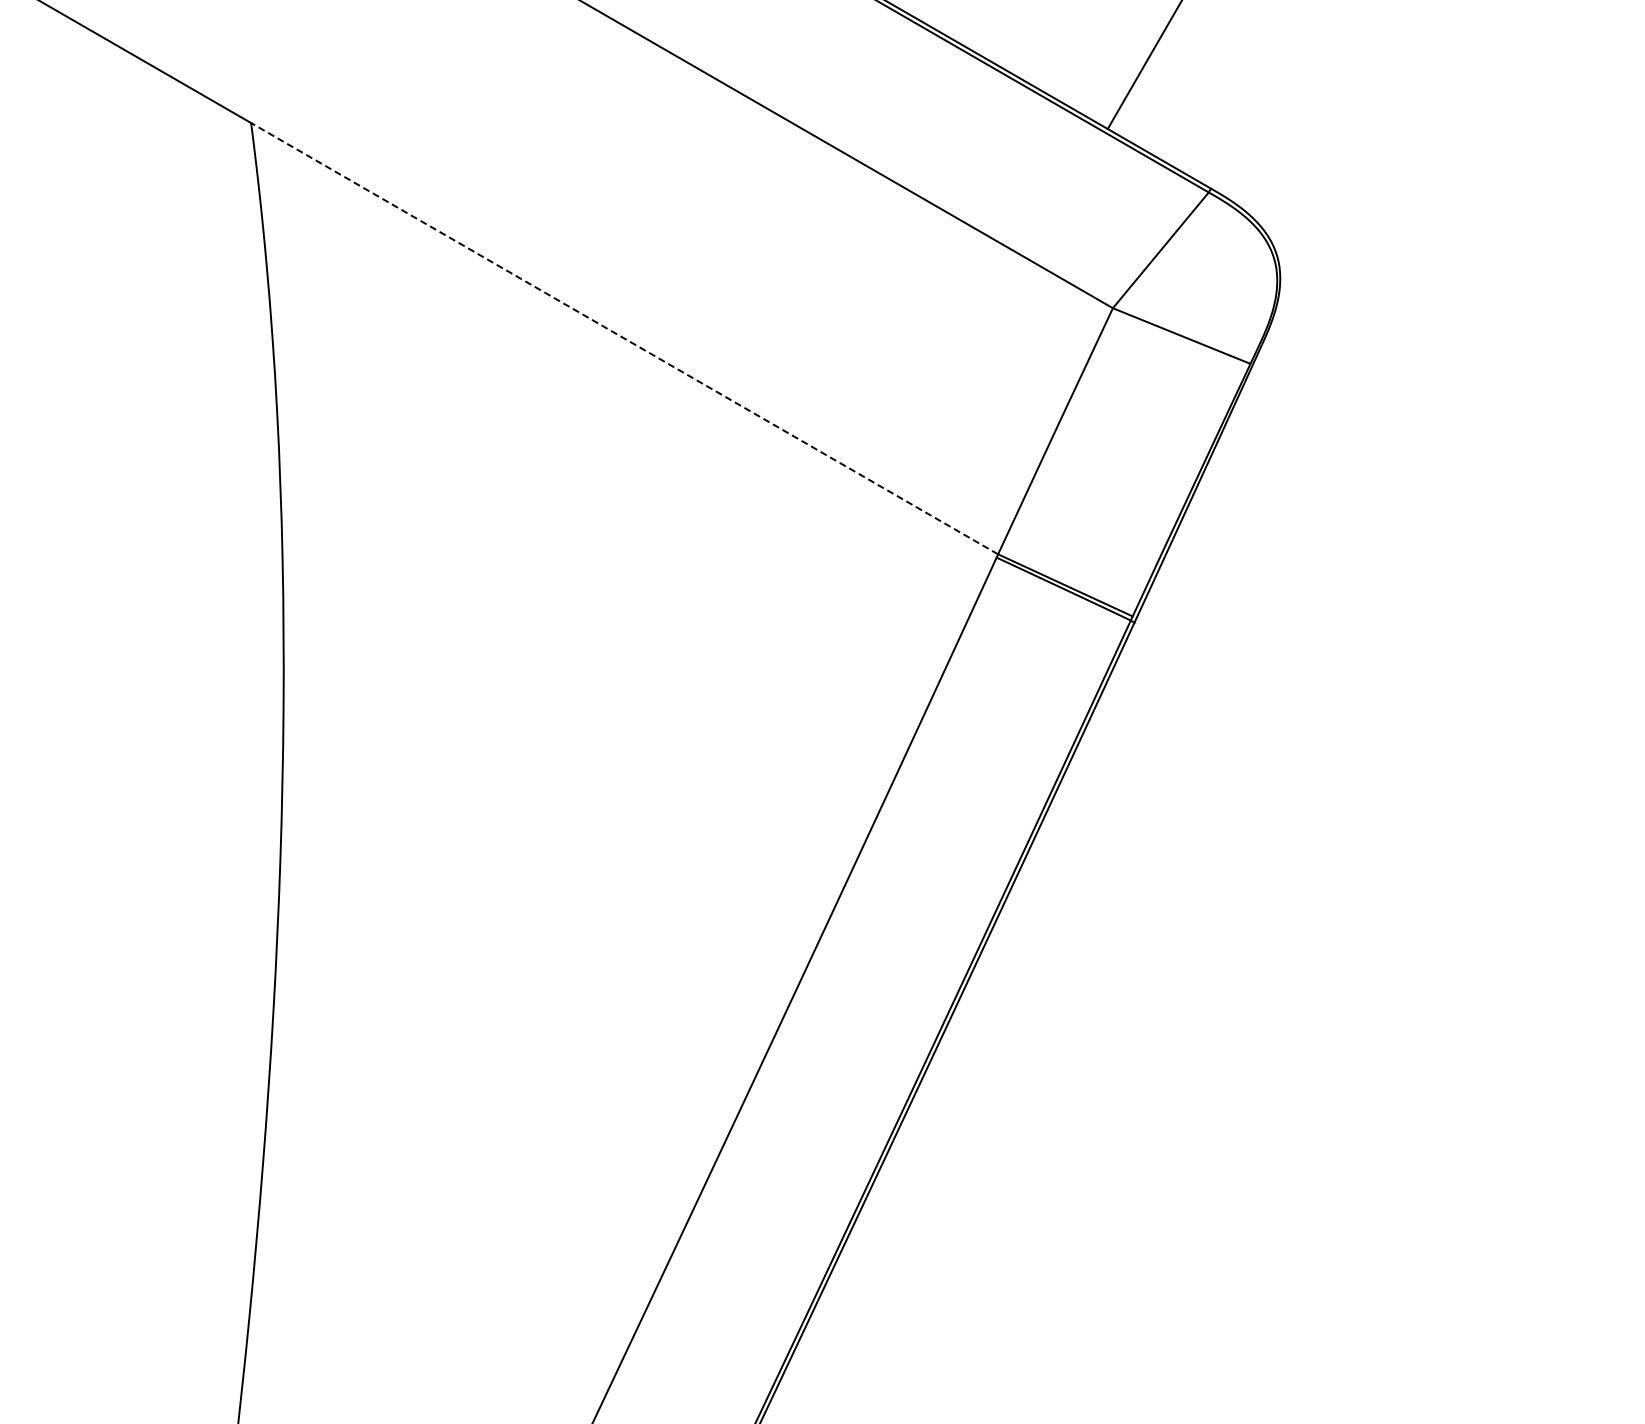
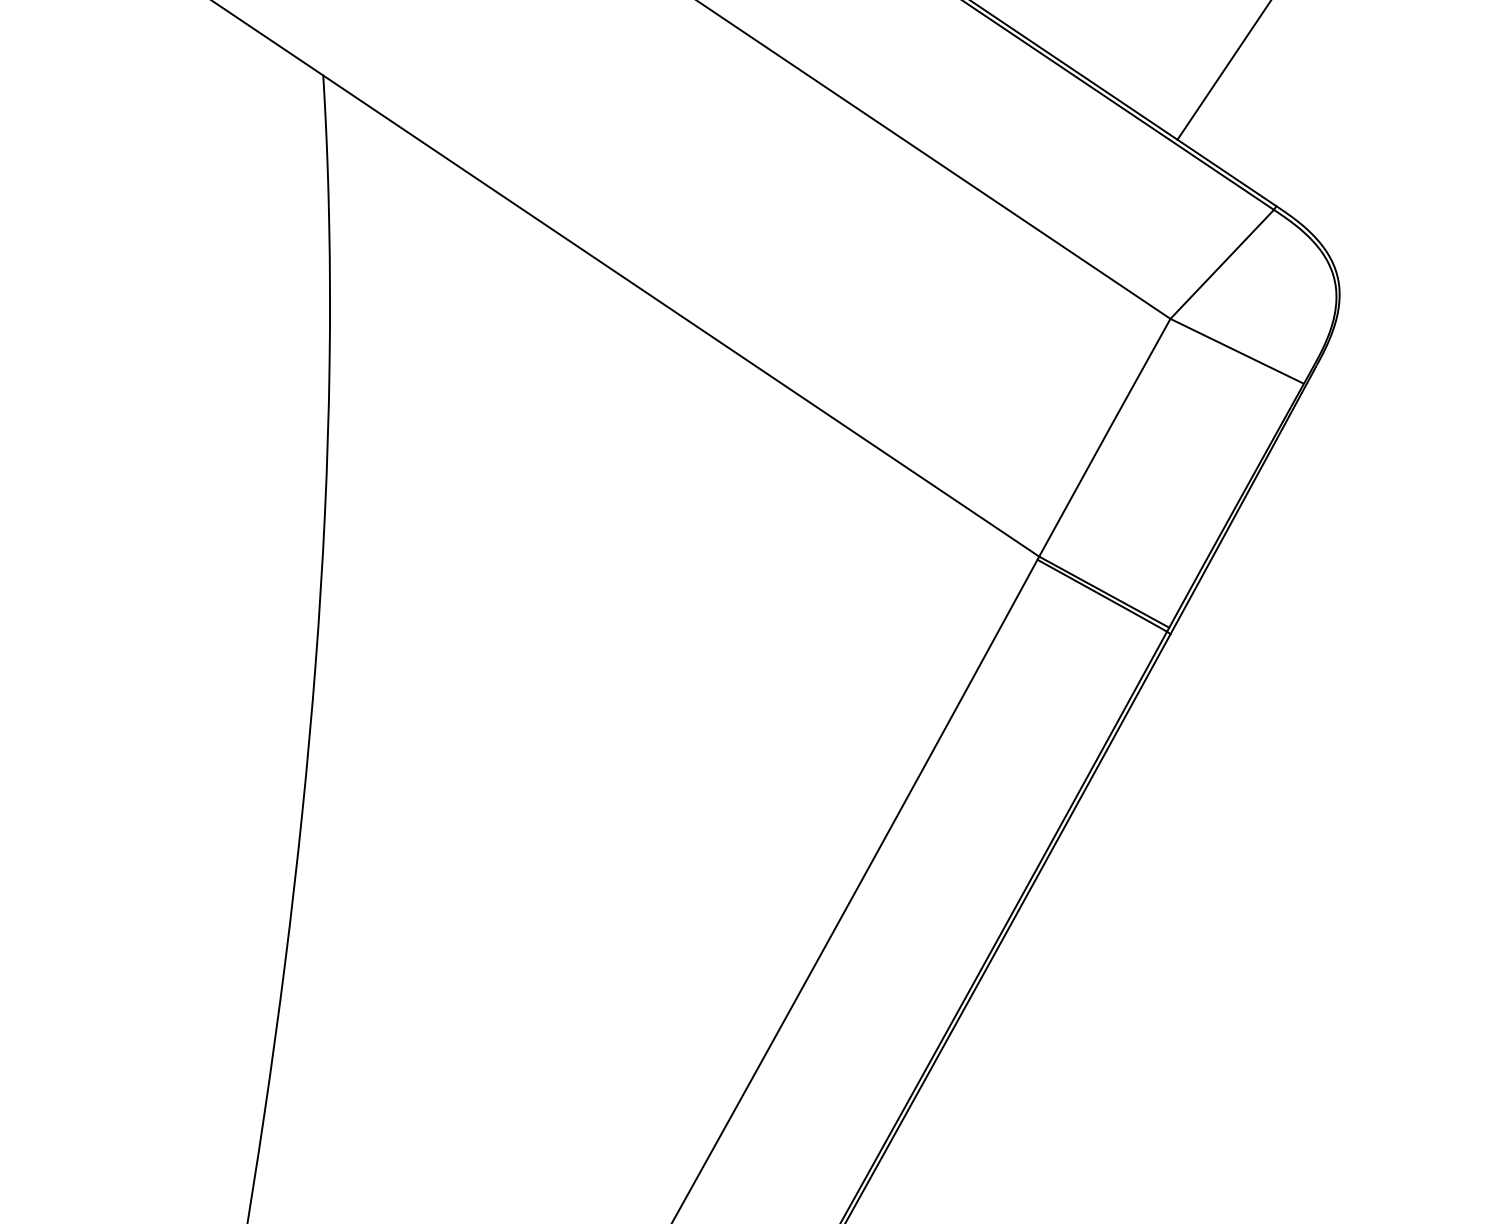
line: (624, 338) -> (681, 315), dashed -> solid

